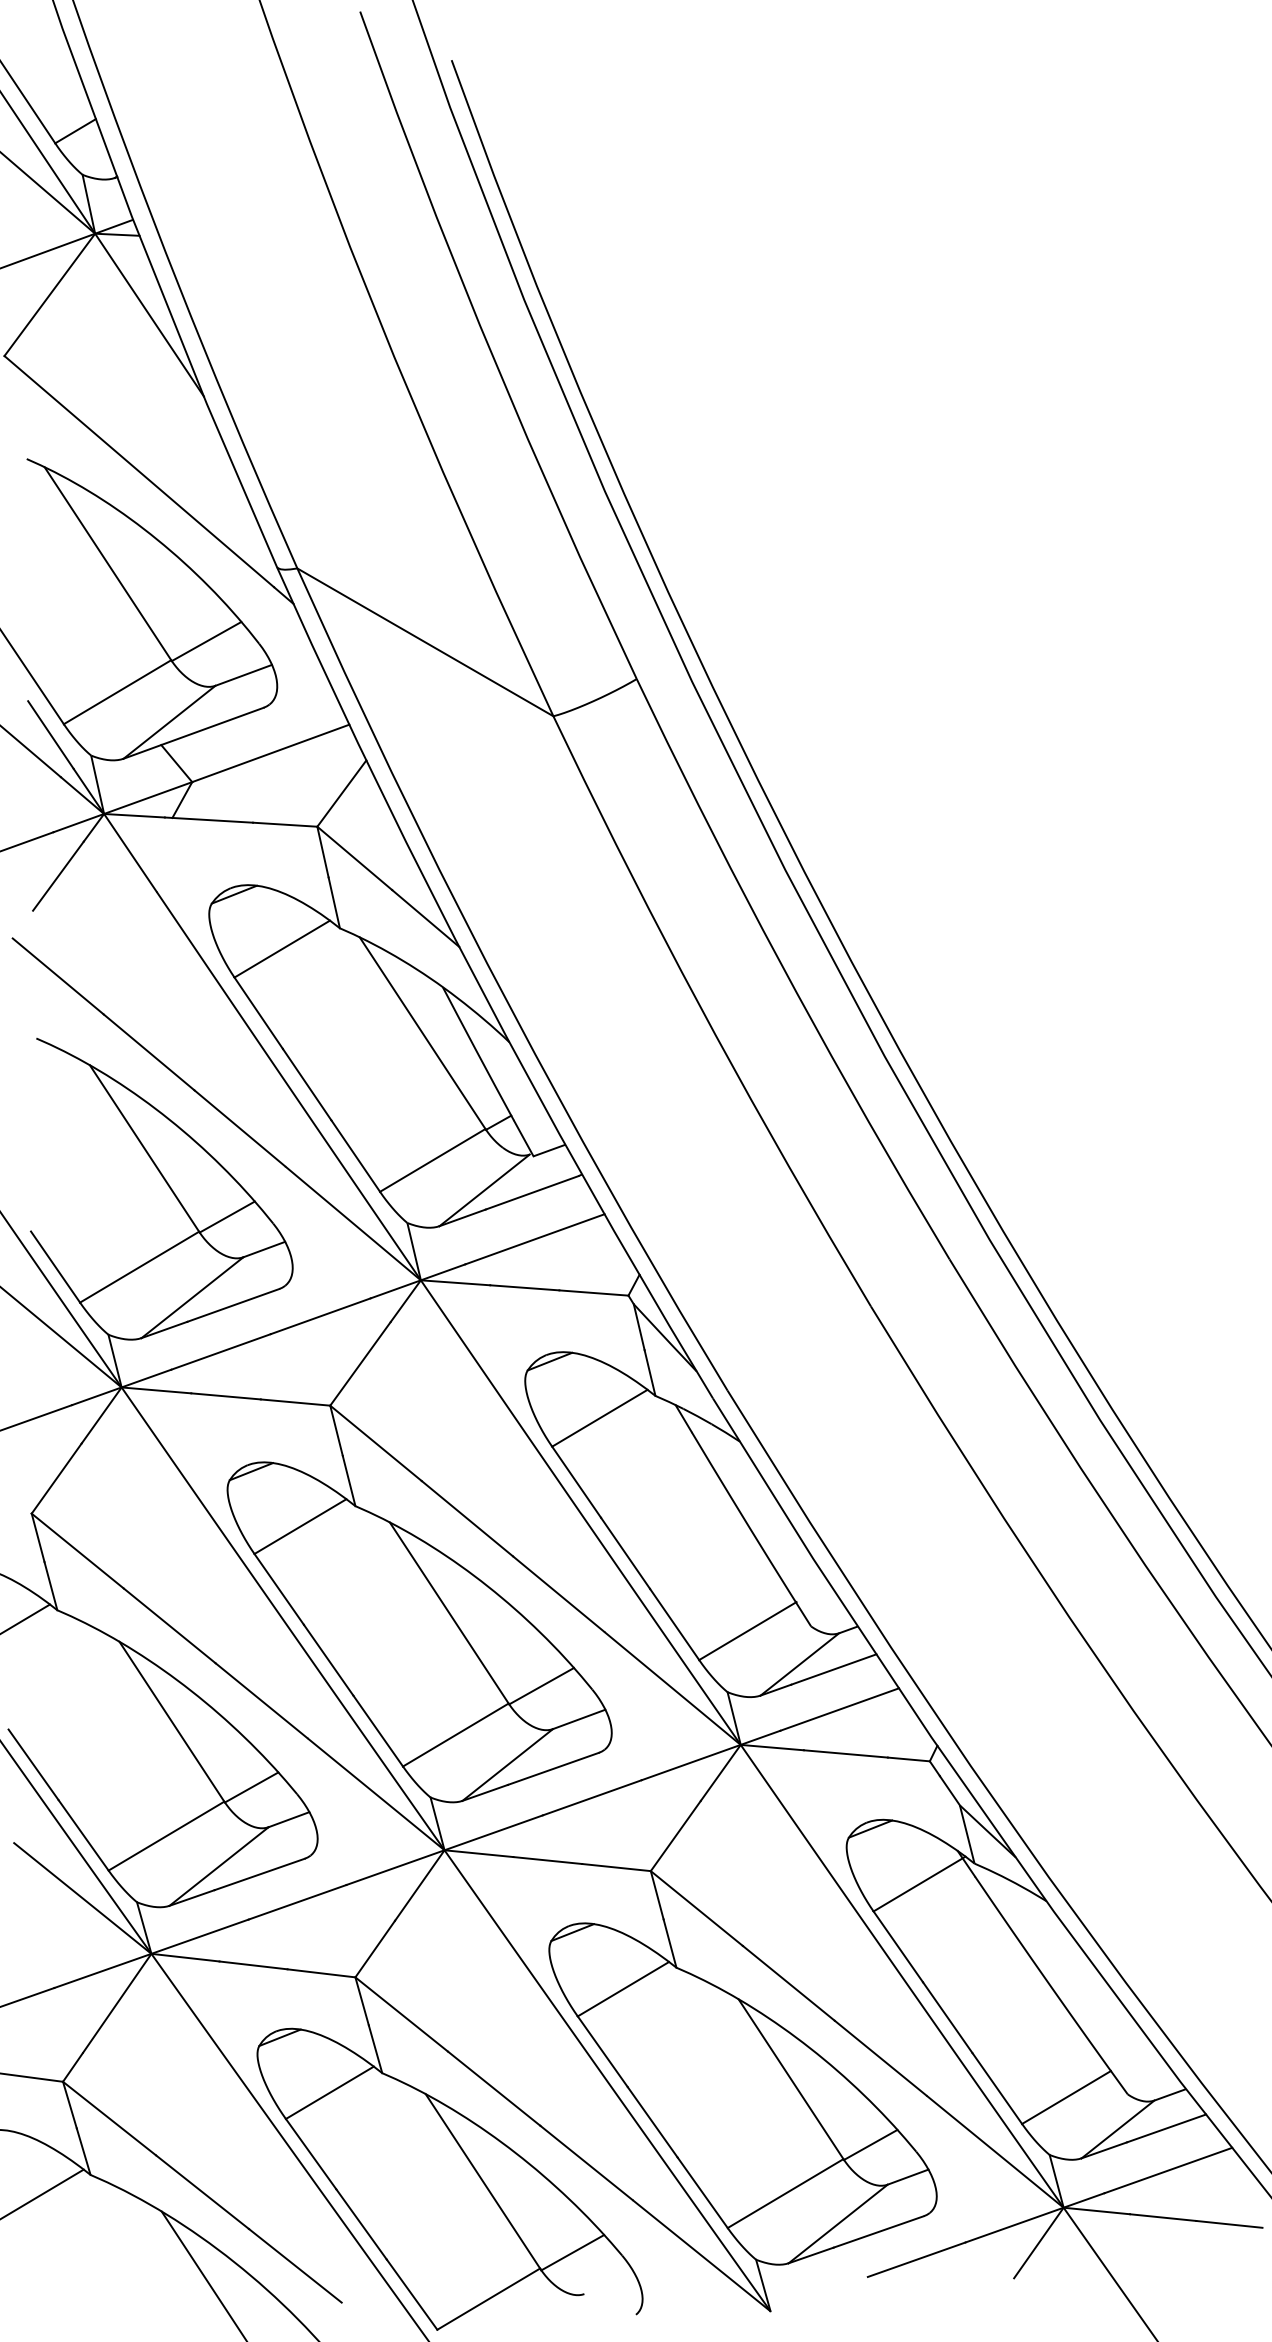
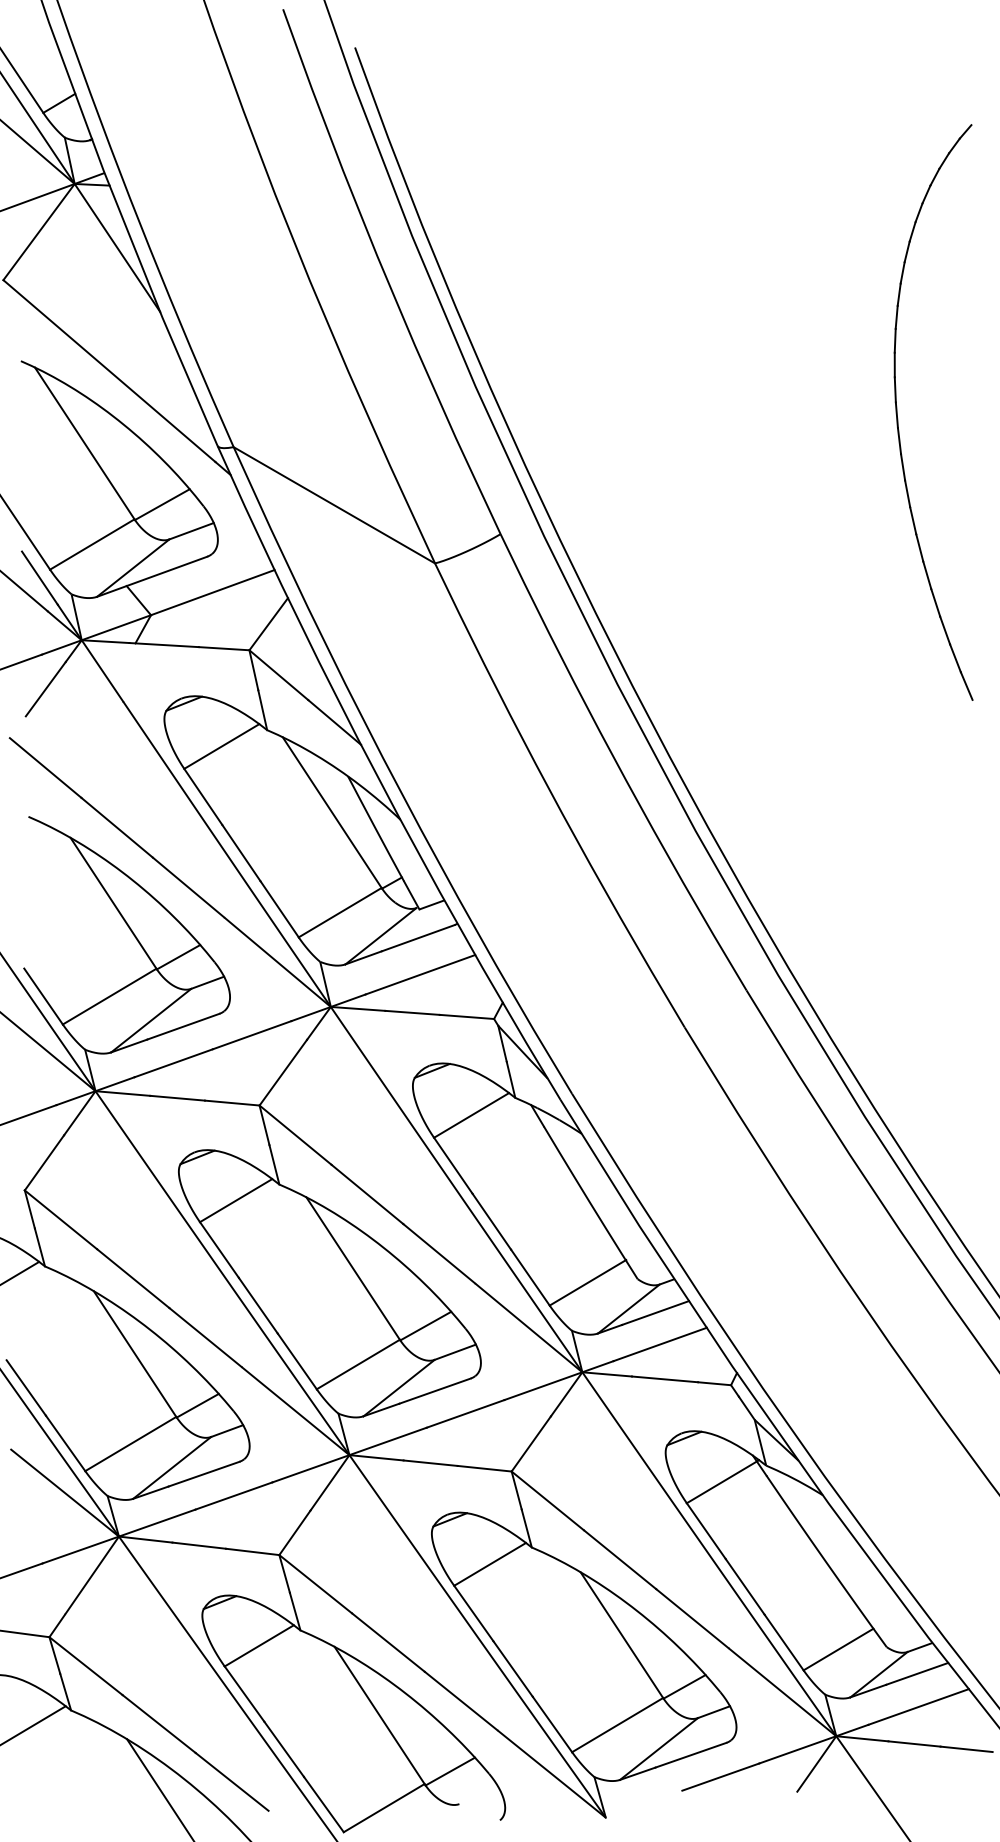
part: (1142, 531) -> (898, 418), added

